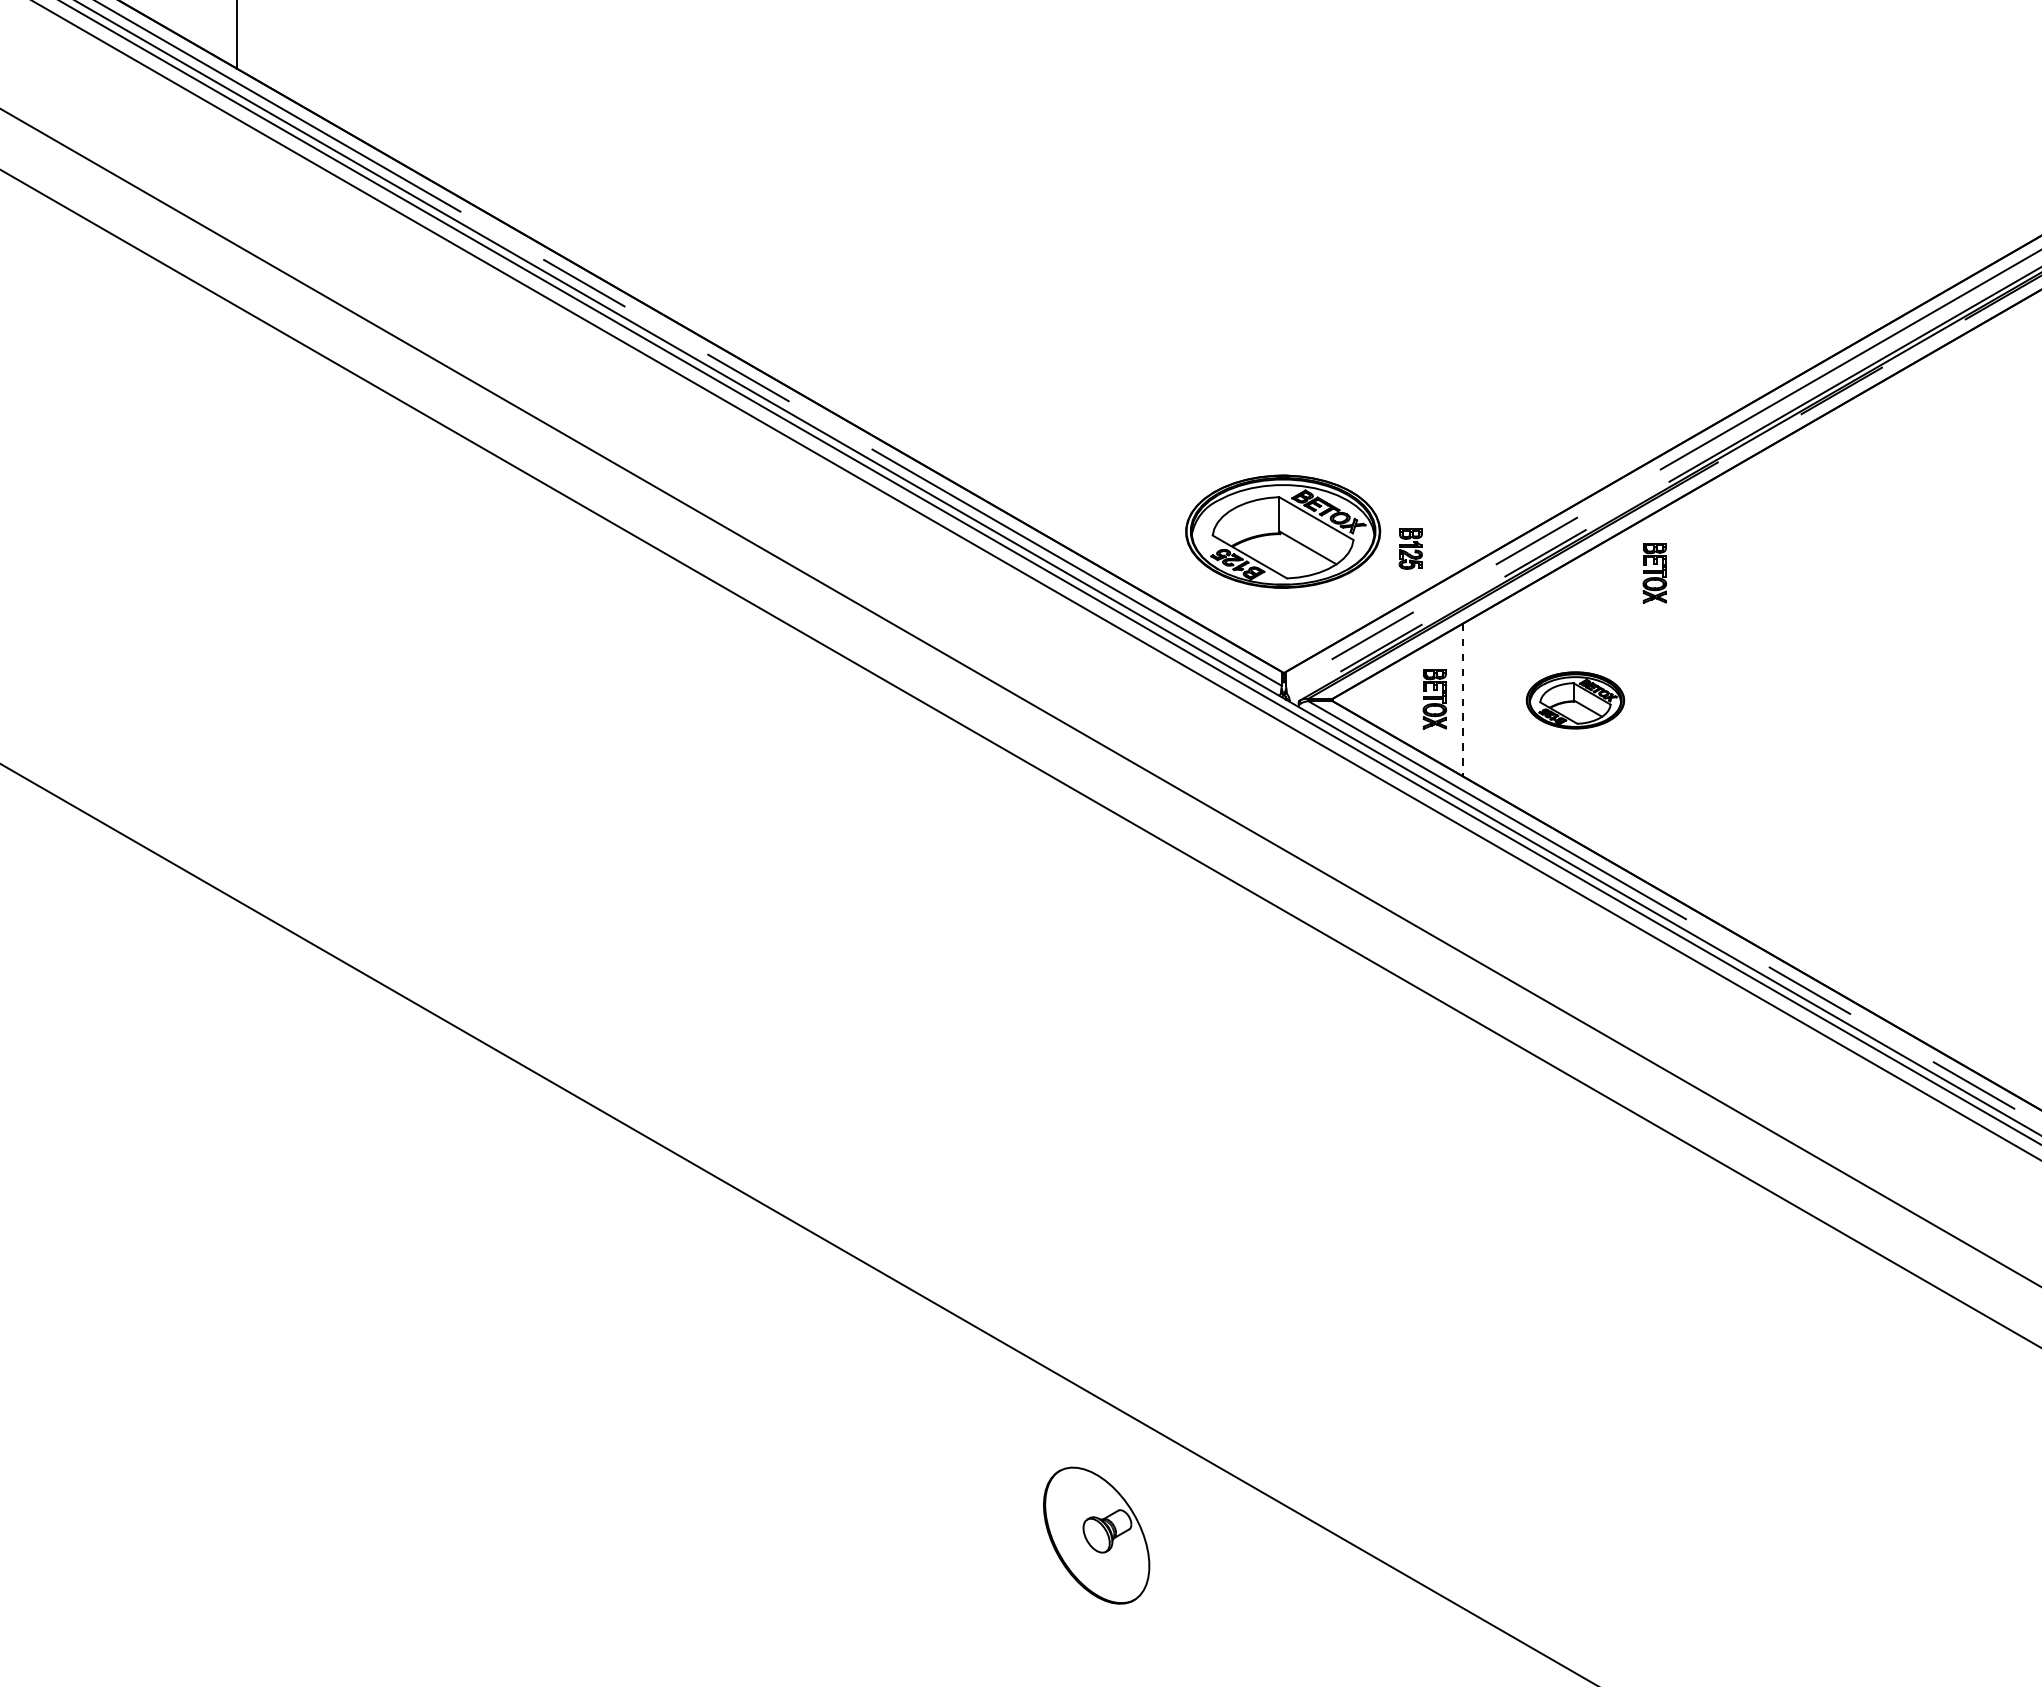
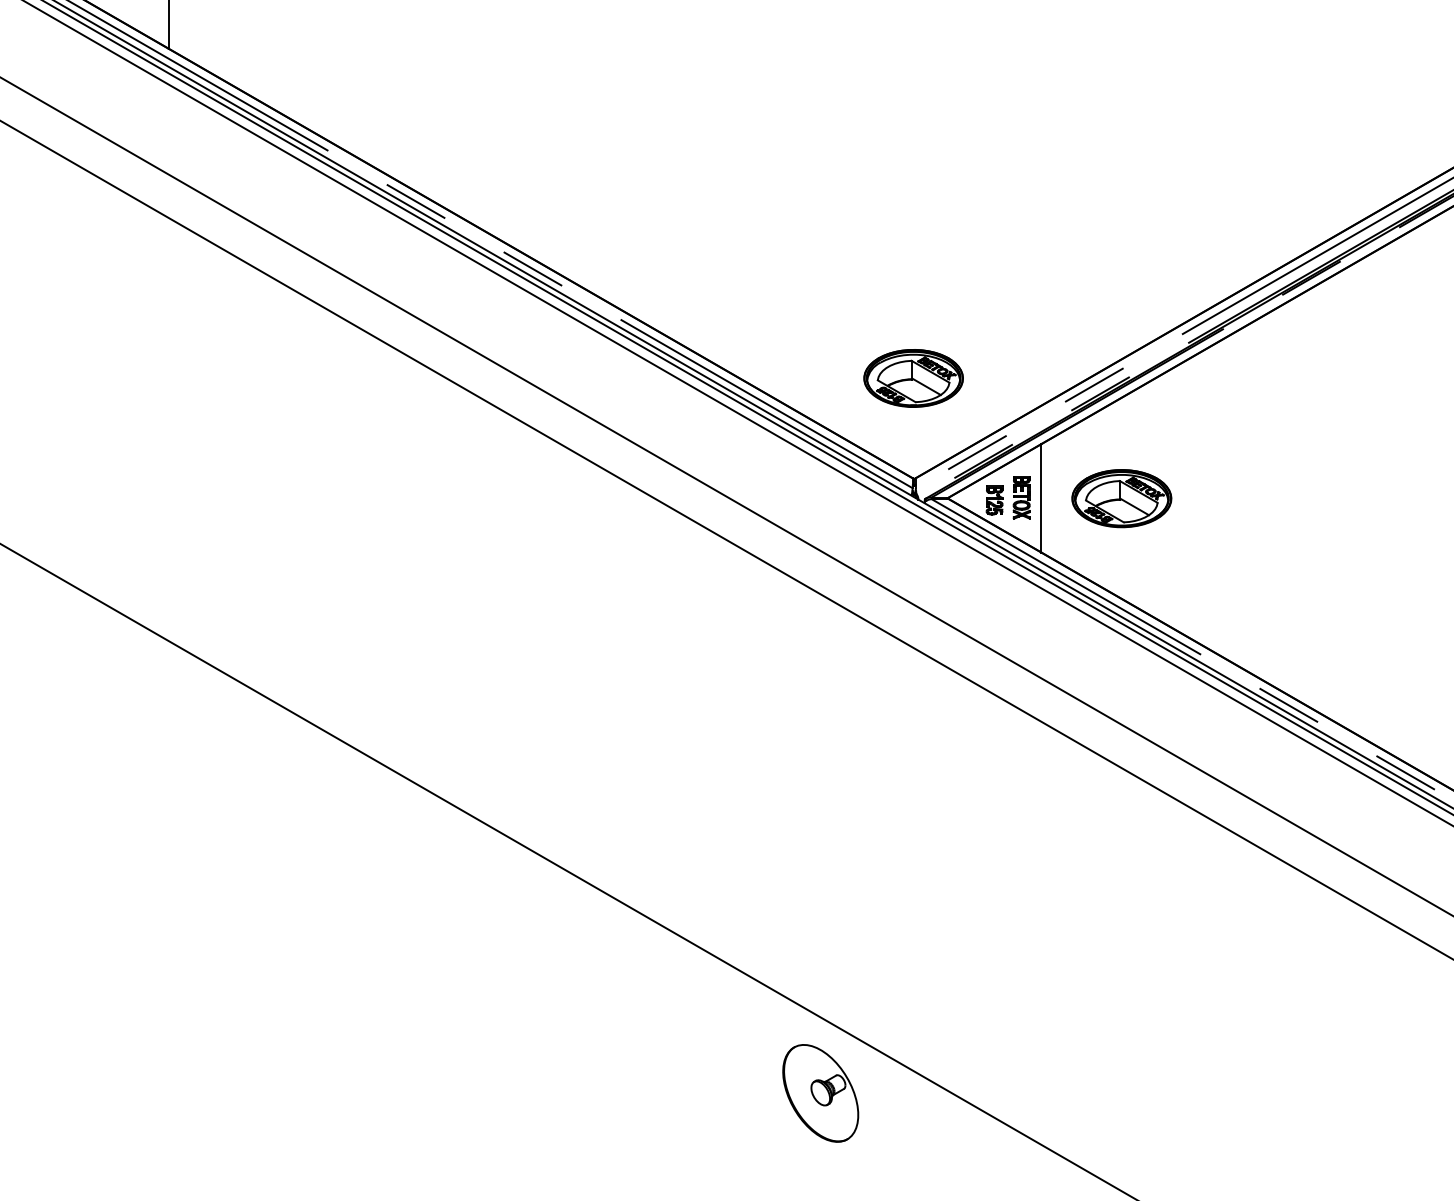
part: (1282, 531) -> (913, 378), size x0.71
part: (1410, 548) -> (994, 500), moved
part: (1654, 573) -> (1178, 408), removed
line: (1462, 700) -> (1041, 498), dashed -> solid
part: (1575, 700) -> (1121, 498), size x1.43
part: (1096, 1535) -> (820, 1093), moved

